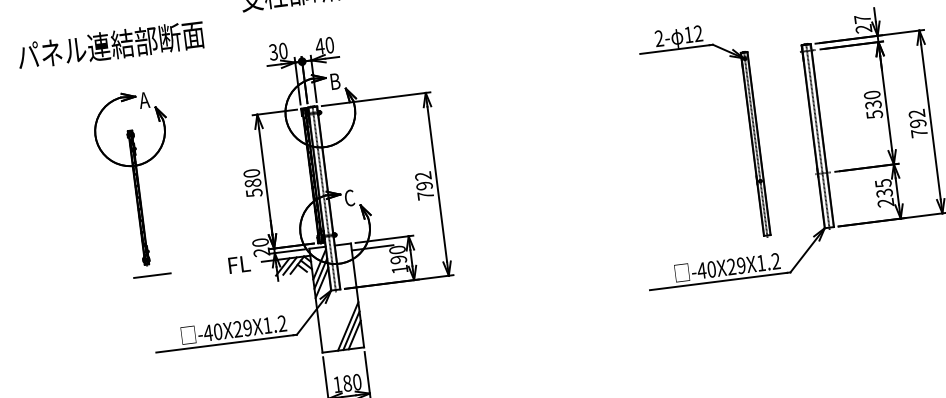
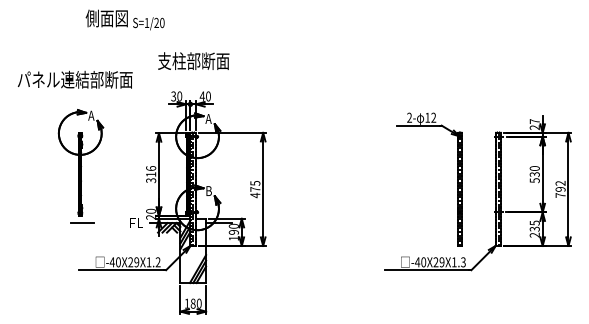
text: (334, 80) -> (208, 118), B -> A
text: (253, 183) -> (151, 174), 580 -> 316
text: (424, 186) -> (255, 189), 792 -> 475
text: (349, 198) -> (208, 191), C -> B
text: (776, 261) -> (463, 262), -40X29X1.2 -> -40X29X1.3

